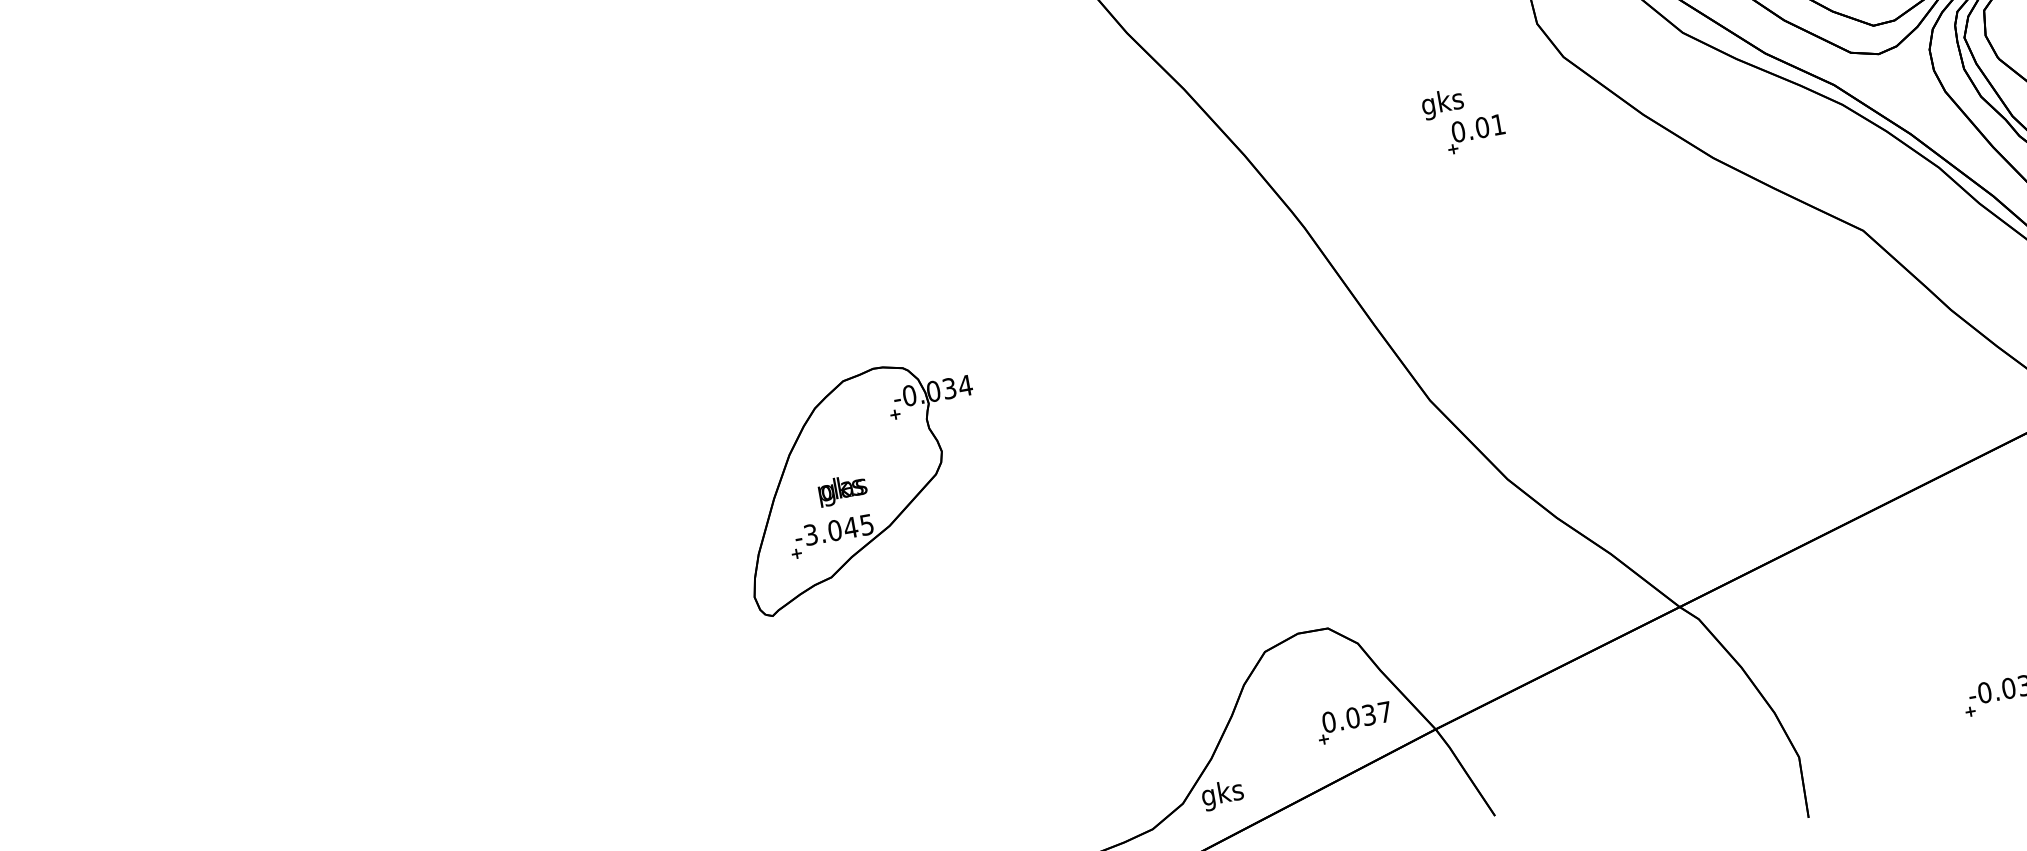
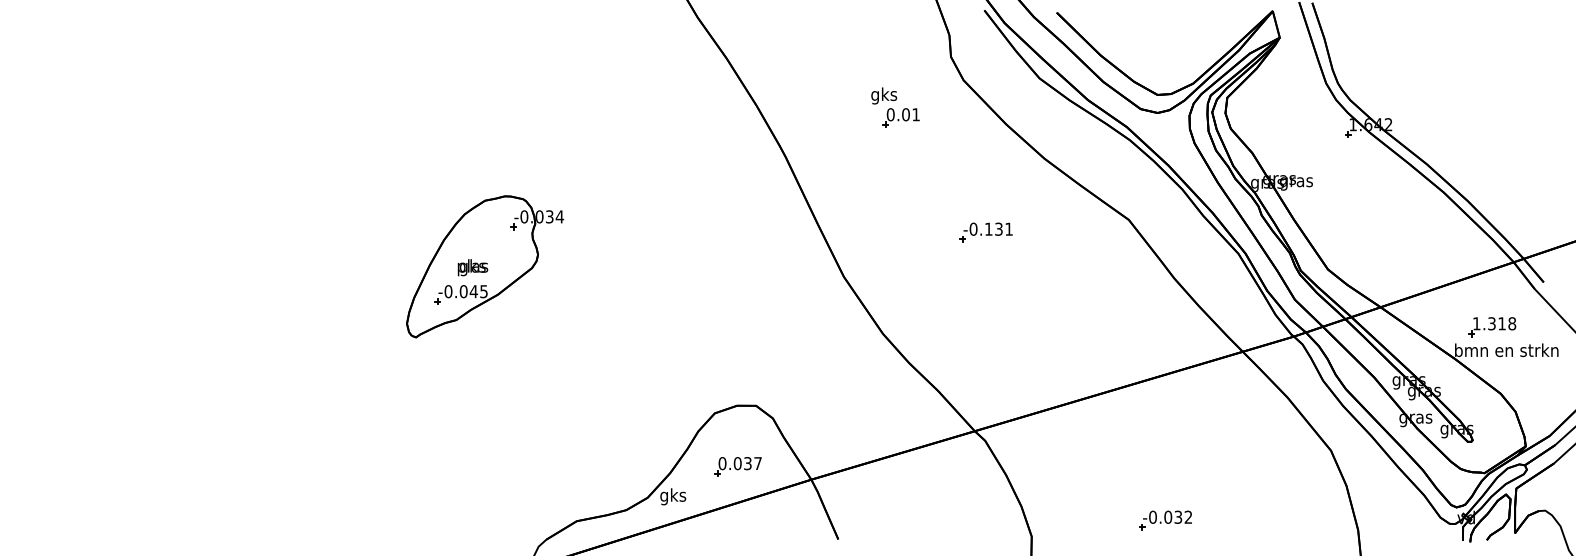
part: (1640, 290) -> (985, 232), added
text: (810, 534) -> (448, 291), -3.045 -> -0.045
part: (1353, 722) -> (737, 466), moved

